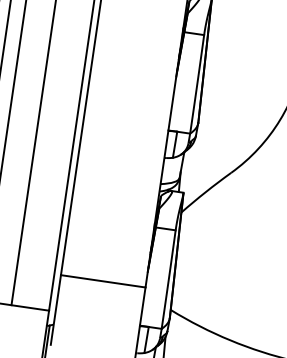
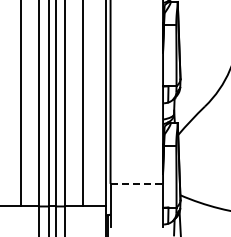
line: (104, 280) -> (137, 183), solid -> dashed

